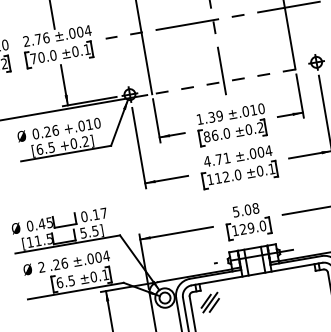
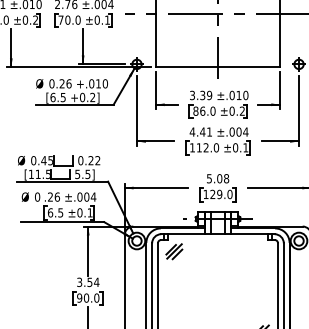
line: (223, 82) -> (217, 67), dashed -> solid
text: (200, 119) -> (192, 95), 1.39 -> 3.39
text: (218, 158) -> (202, 131), 4.71 -> 4.41
text: (100, 213) -> (94, 160), 0.17 -> 0.22
text: (41, 266) -> (37, 196), 2 -> 0

